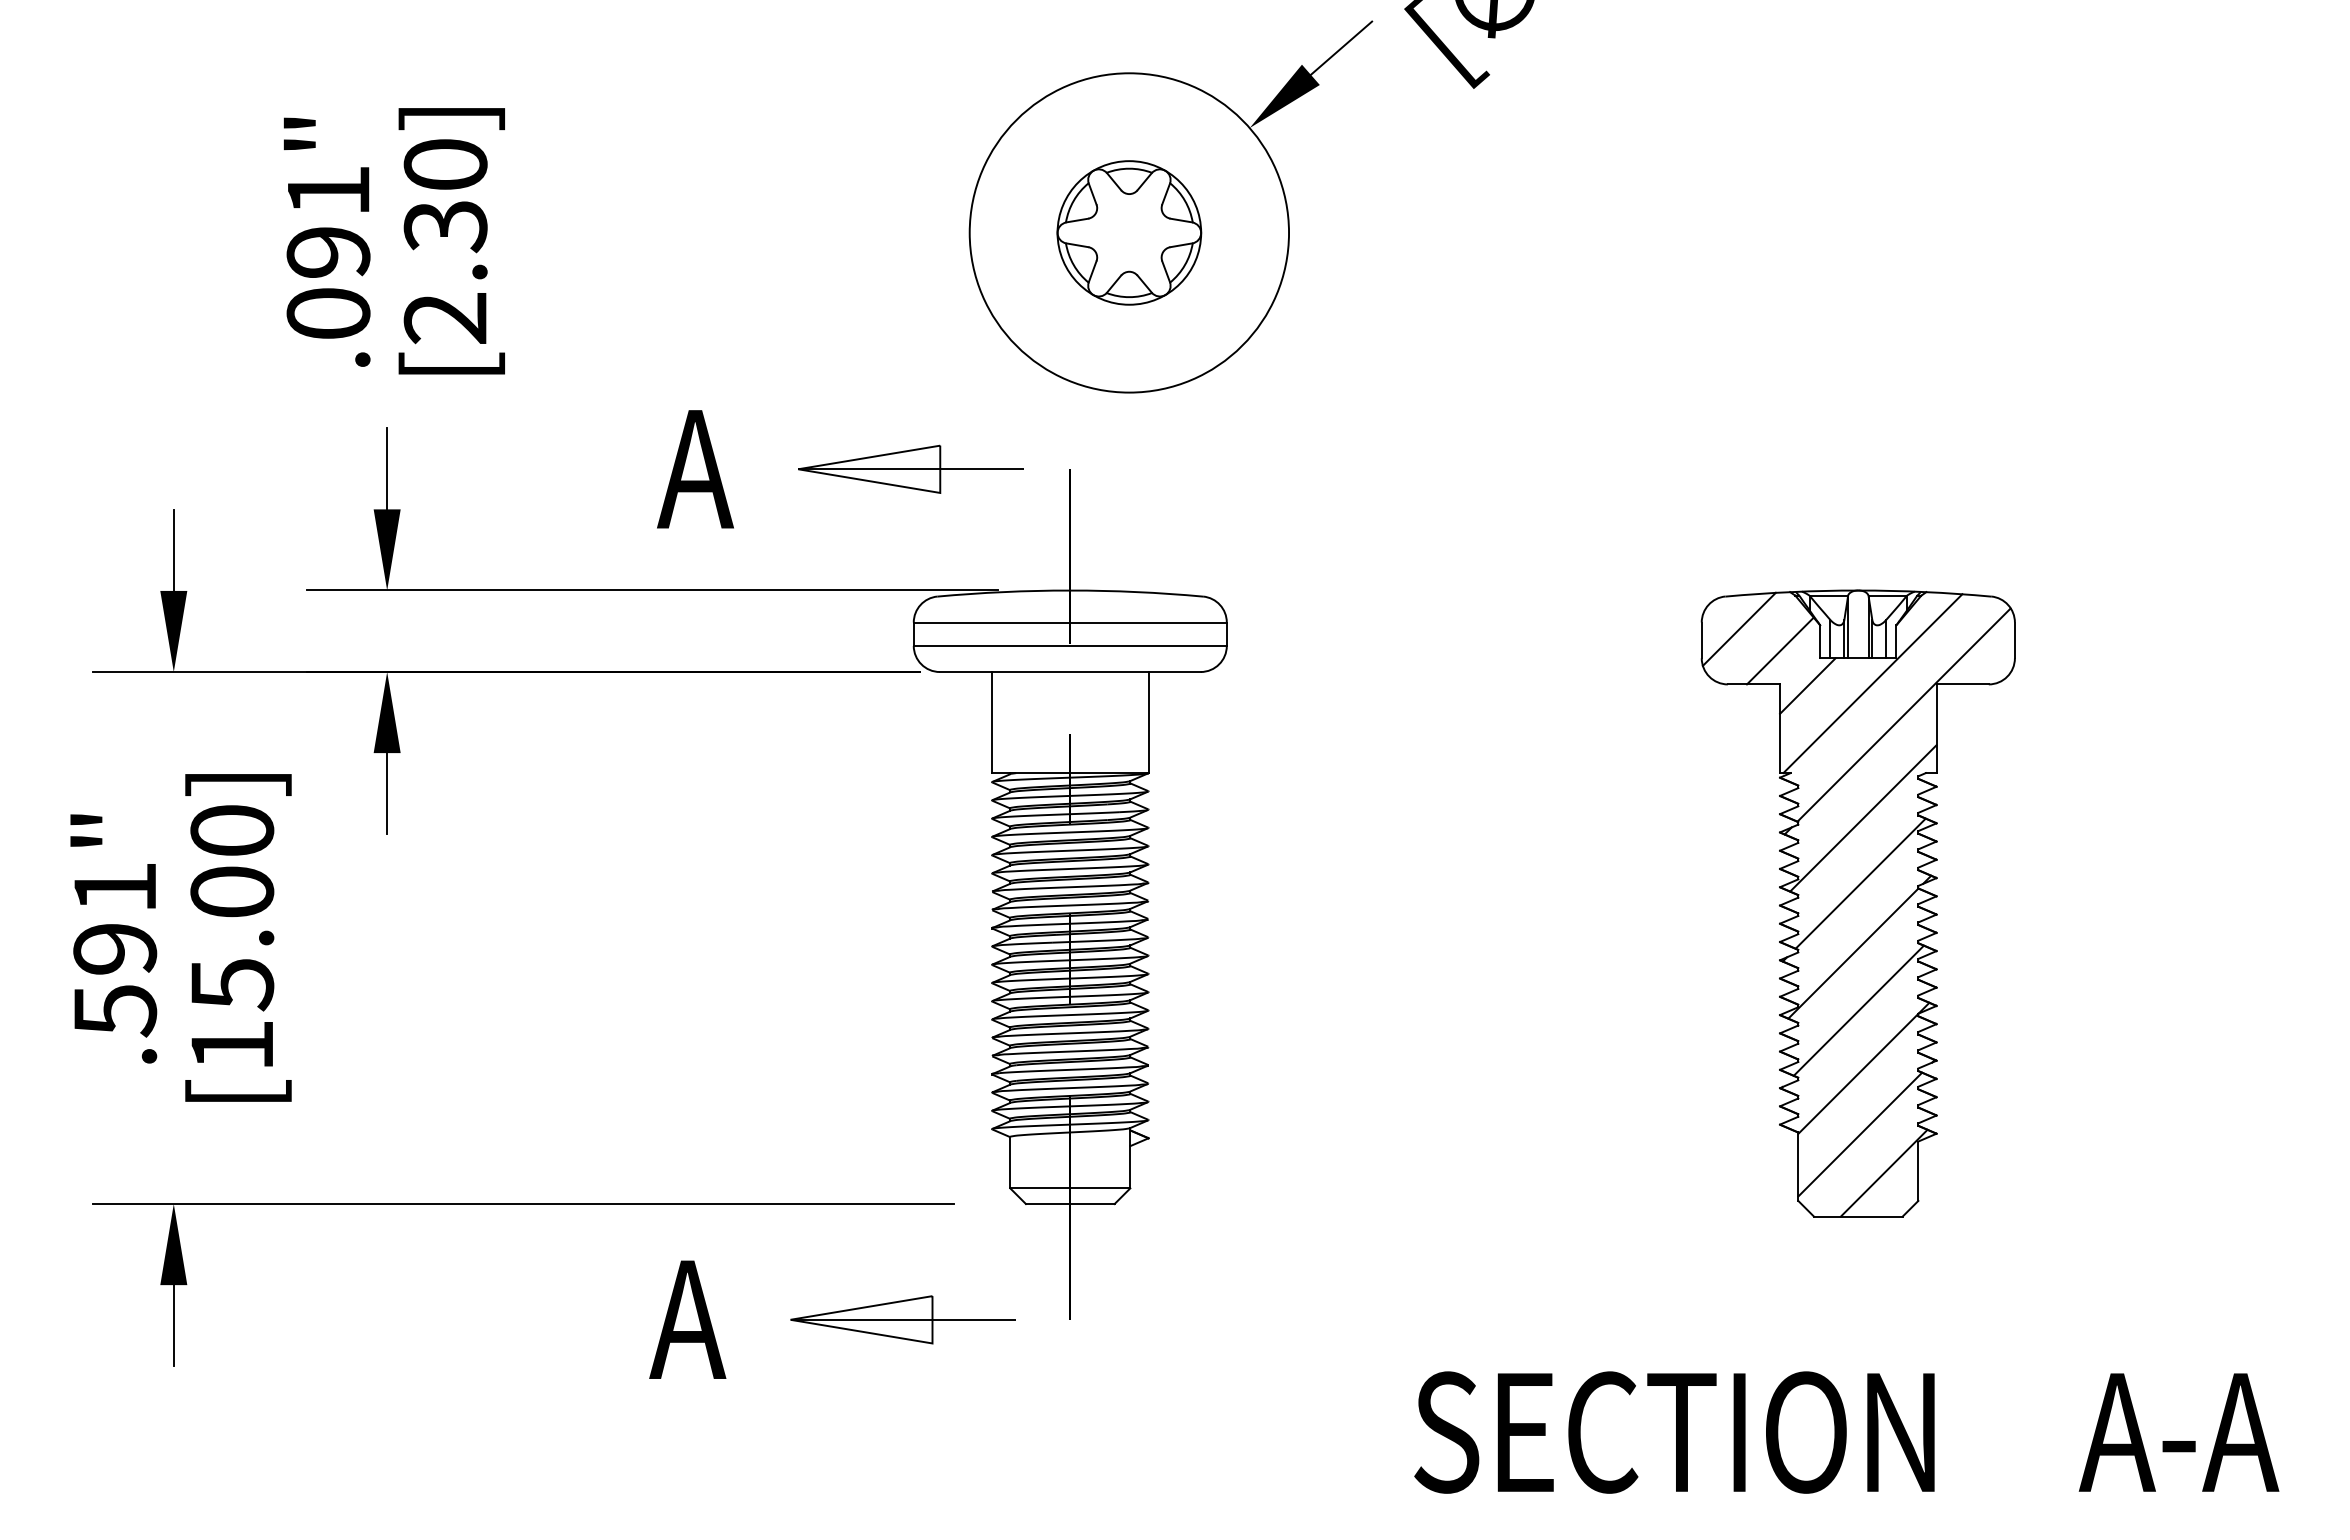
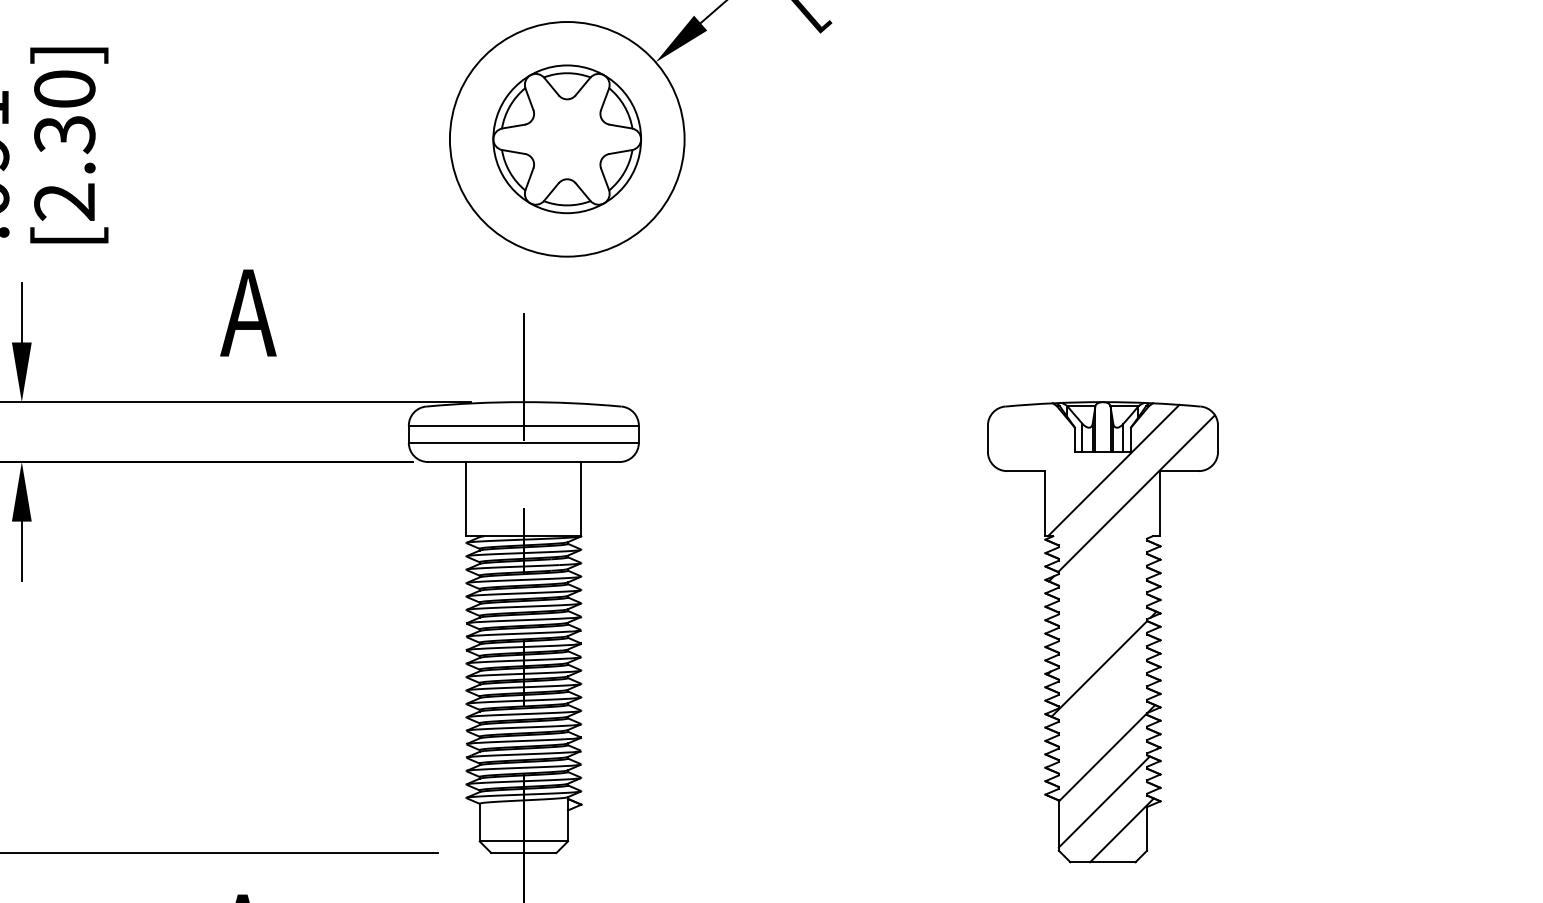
part: (1129, 232) -> (567, 139), size x1.4
part: (910, 468) -> (406, 312), removed
line: (1738, 628) -> (1014, 430), removed
line: (1779, 650) -> (1045, 446), removed
line: (1807, 685) -> (1065, 471), removed
line: (1863, 818) -> (1106, 569), removed
line: (1860, 883) -> (1104, 617), removed
line: (1858, 1010) -> (1103, 710), removed

